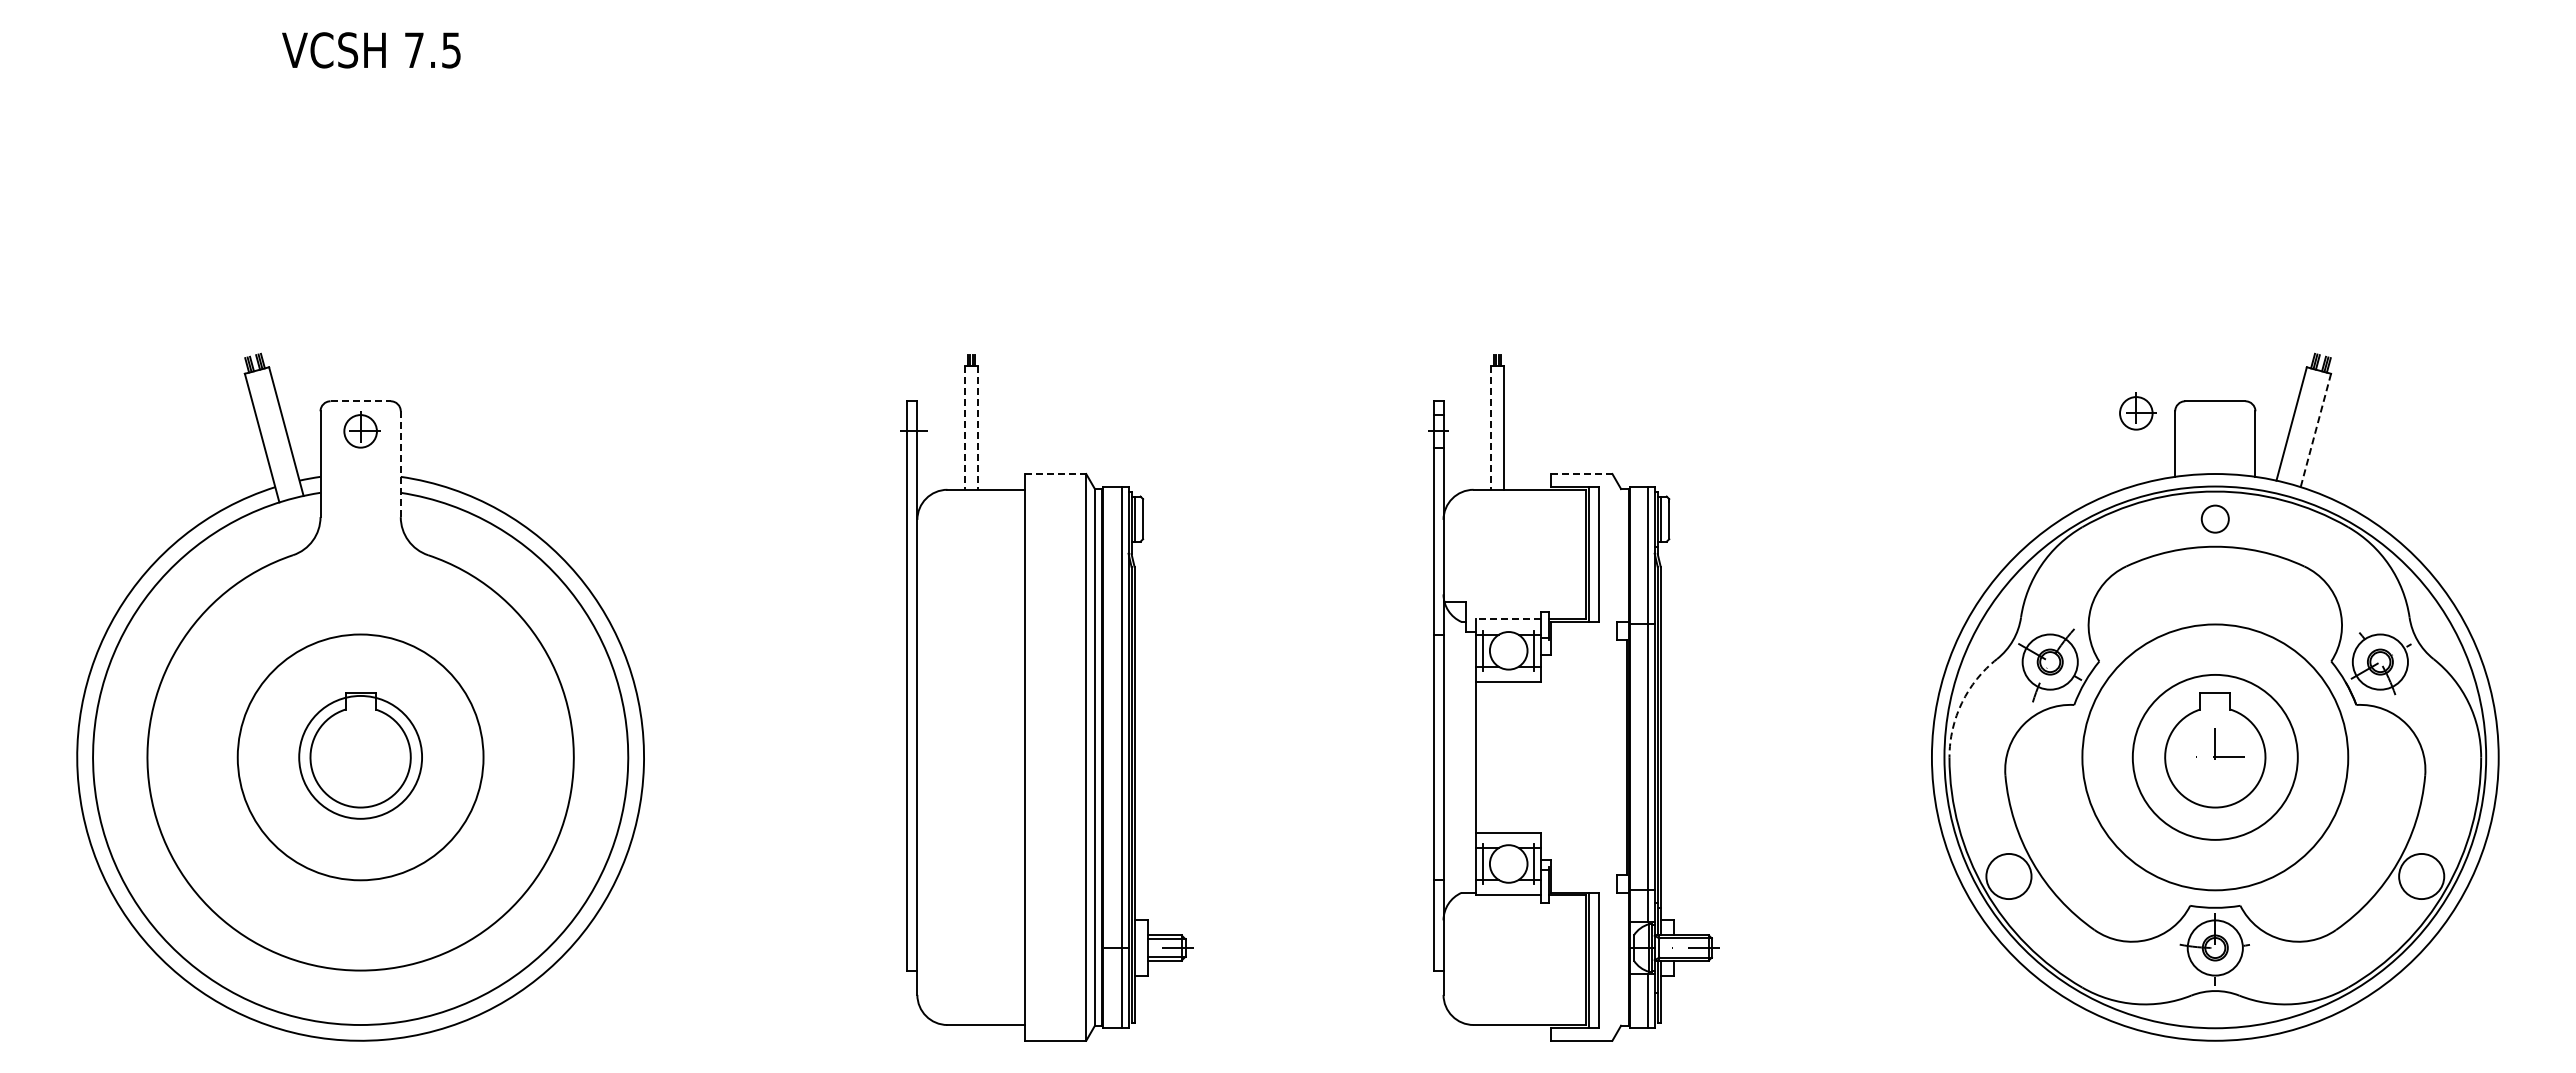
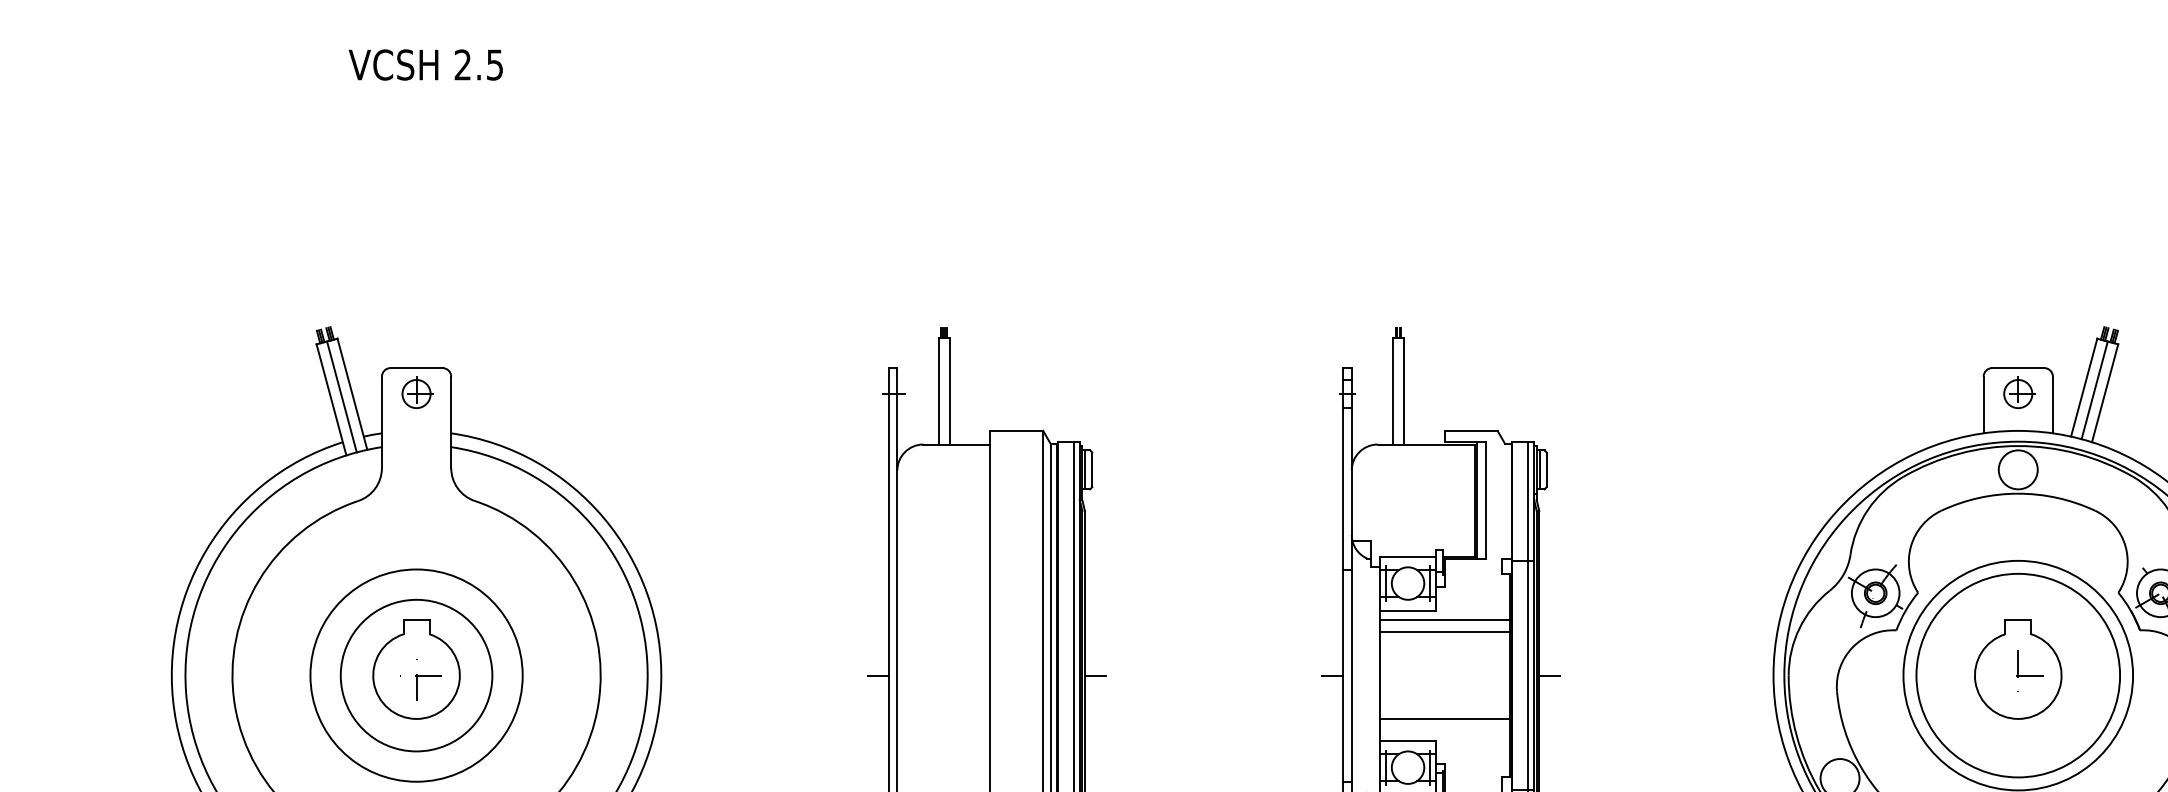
text: (414, 49) -> (463, 64), 7.5 -> 2.5
line: (361, 401) -> (417, 368), dashed -> solid
part: (2137, 411) -> (2019, 392), moved
line: (2303, 426) -> (2094, 389), added
line: (965, 427) -> (938, 390), dashed -> solid
line: (977, 427) -> (949, 390), dashed -> solid
line: (1491, 427) -> (1393, 390), dashed -> solid
line: (2315, 430) -> (2104, 393), dashed -> solid
line: (274, 434) -> (342, 396), added
line: (400, 464) -> (450, 422), dashed -> solid
line: (1055, 474) -> (1016, 431), dashed -> solid
line: (1581, 474) -> (1470, 431), dashed -> solid
circle: (2214, 518) -> (2017, 469), size x1.67
line: (1508, 619) -> (1407, 556), dashed -> solid
line: (1551, 693) -> (1444, 620), added
arc: (1961, 702) -> (1799, 628), dashed -> solid
line: (1551, 707) -> (1444, 632), added
circle: (360, 757) -> (416, 675), size x1.43
line: (894, 757) -> (877, 675), added
line: (1147, 757) -> (1096, 675), added
line: (1420, 757) -> (1331, 675), added
line: (1672, 757) -> (1549, 675), added
circle: (2215, 757) -> (2018, 675), size x1.43
part: (361, 770) -> (417, 686), added
line: (1551, 807) -> (1444, 718), added

